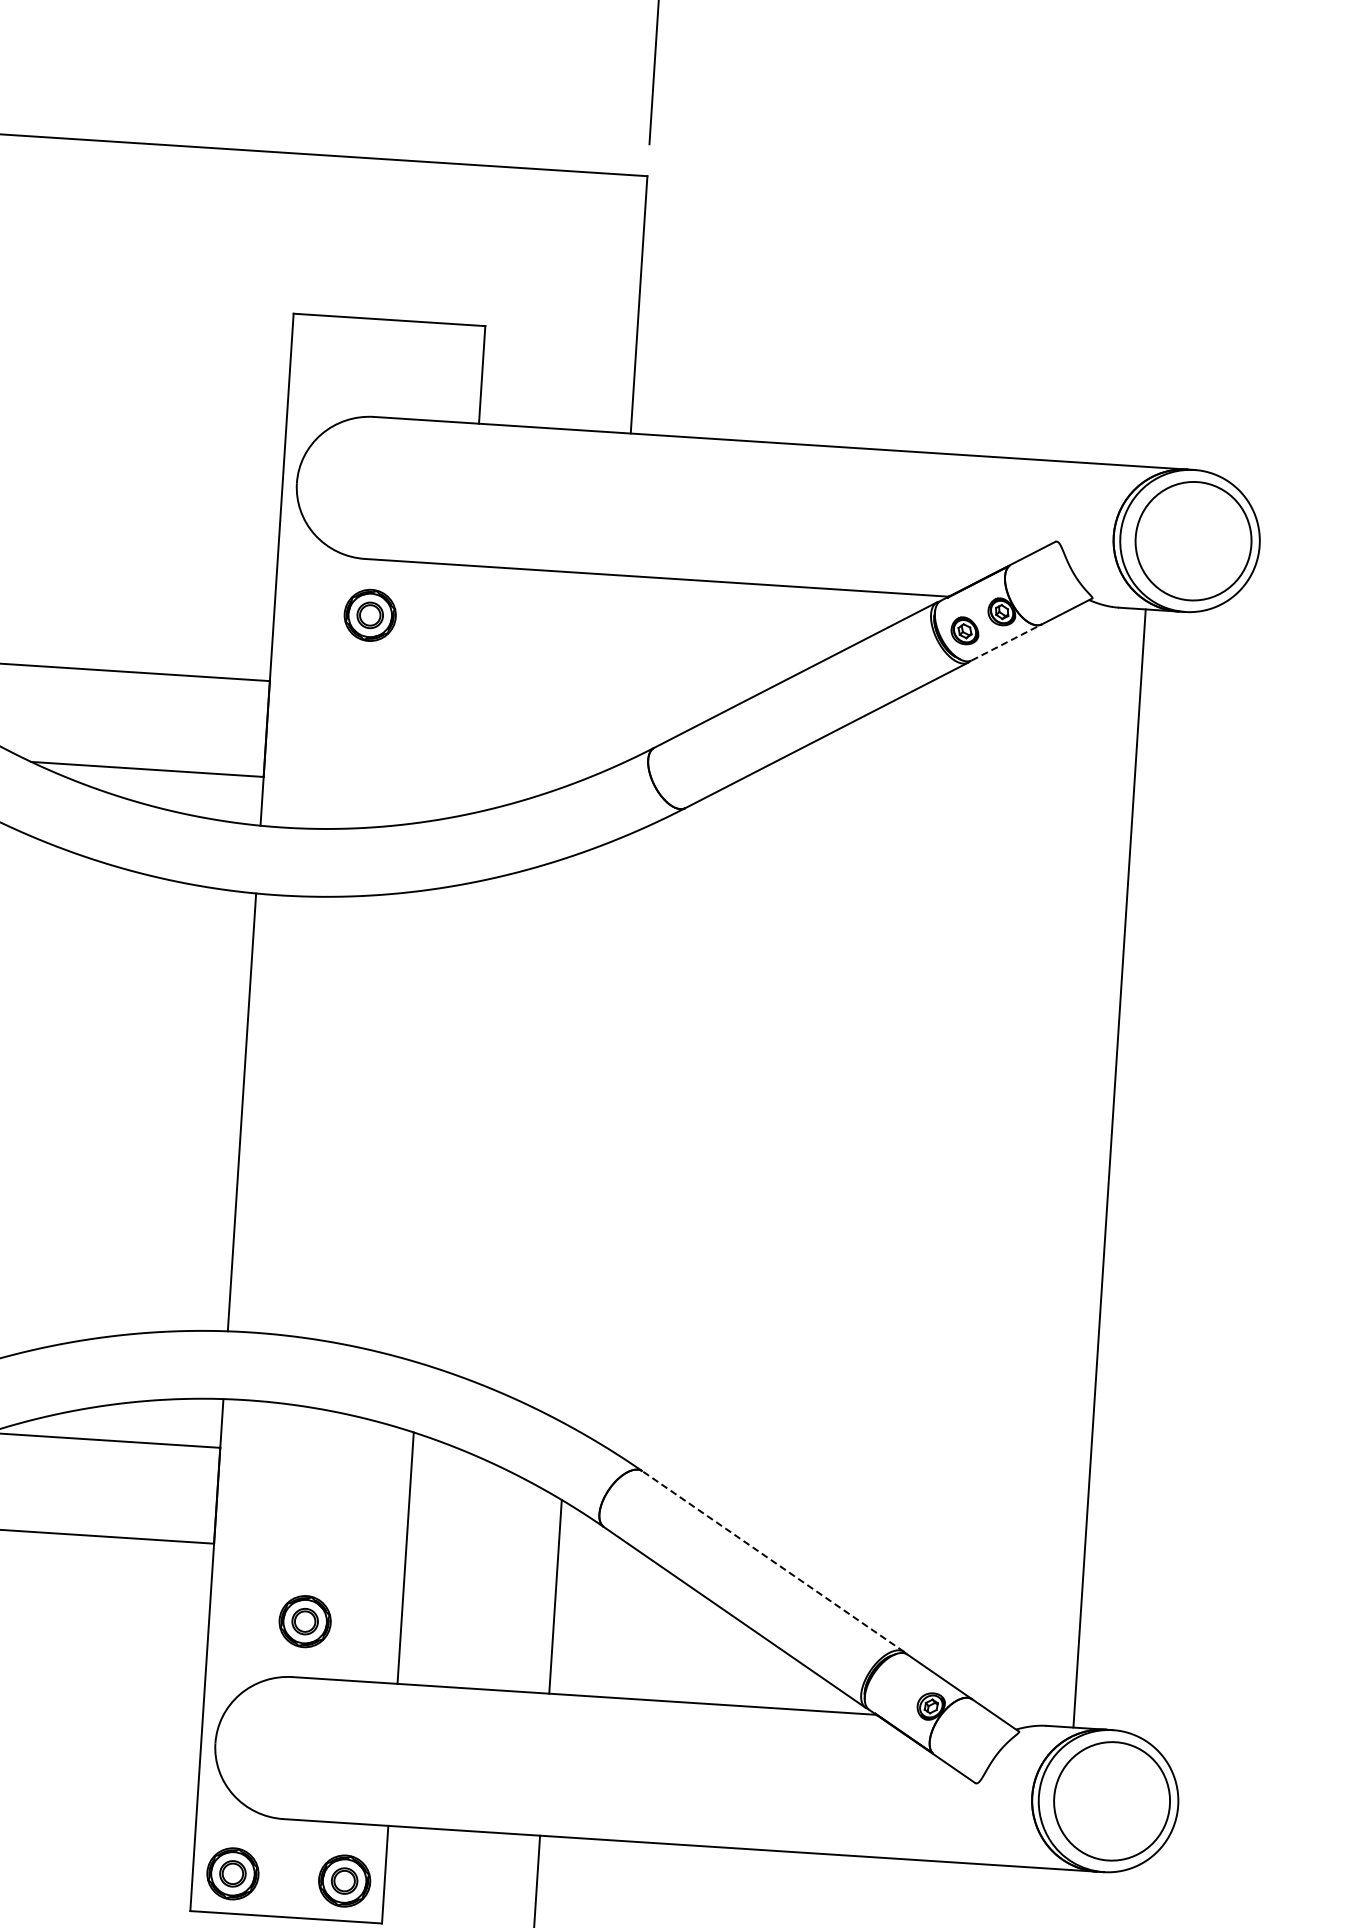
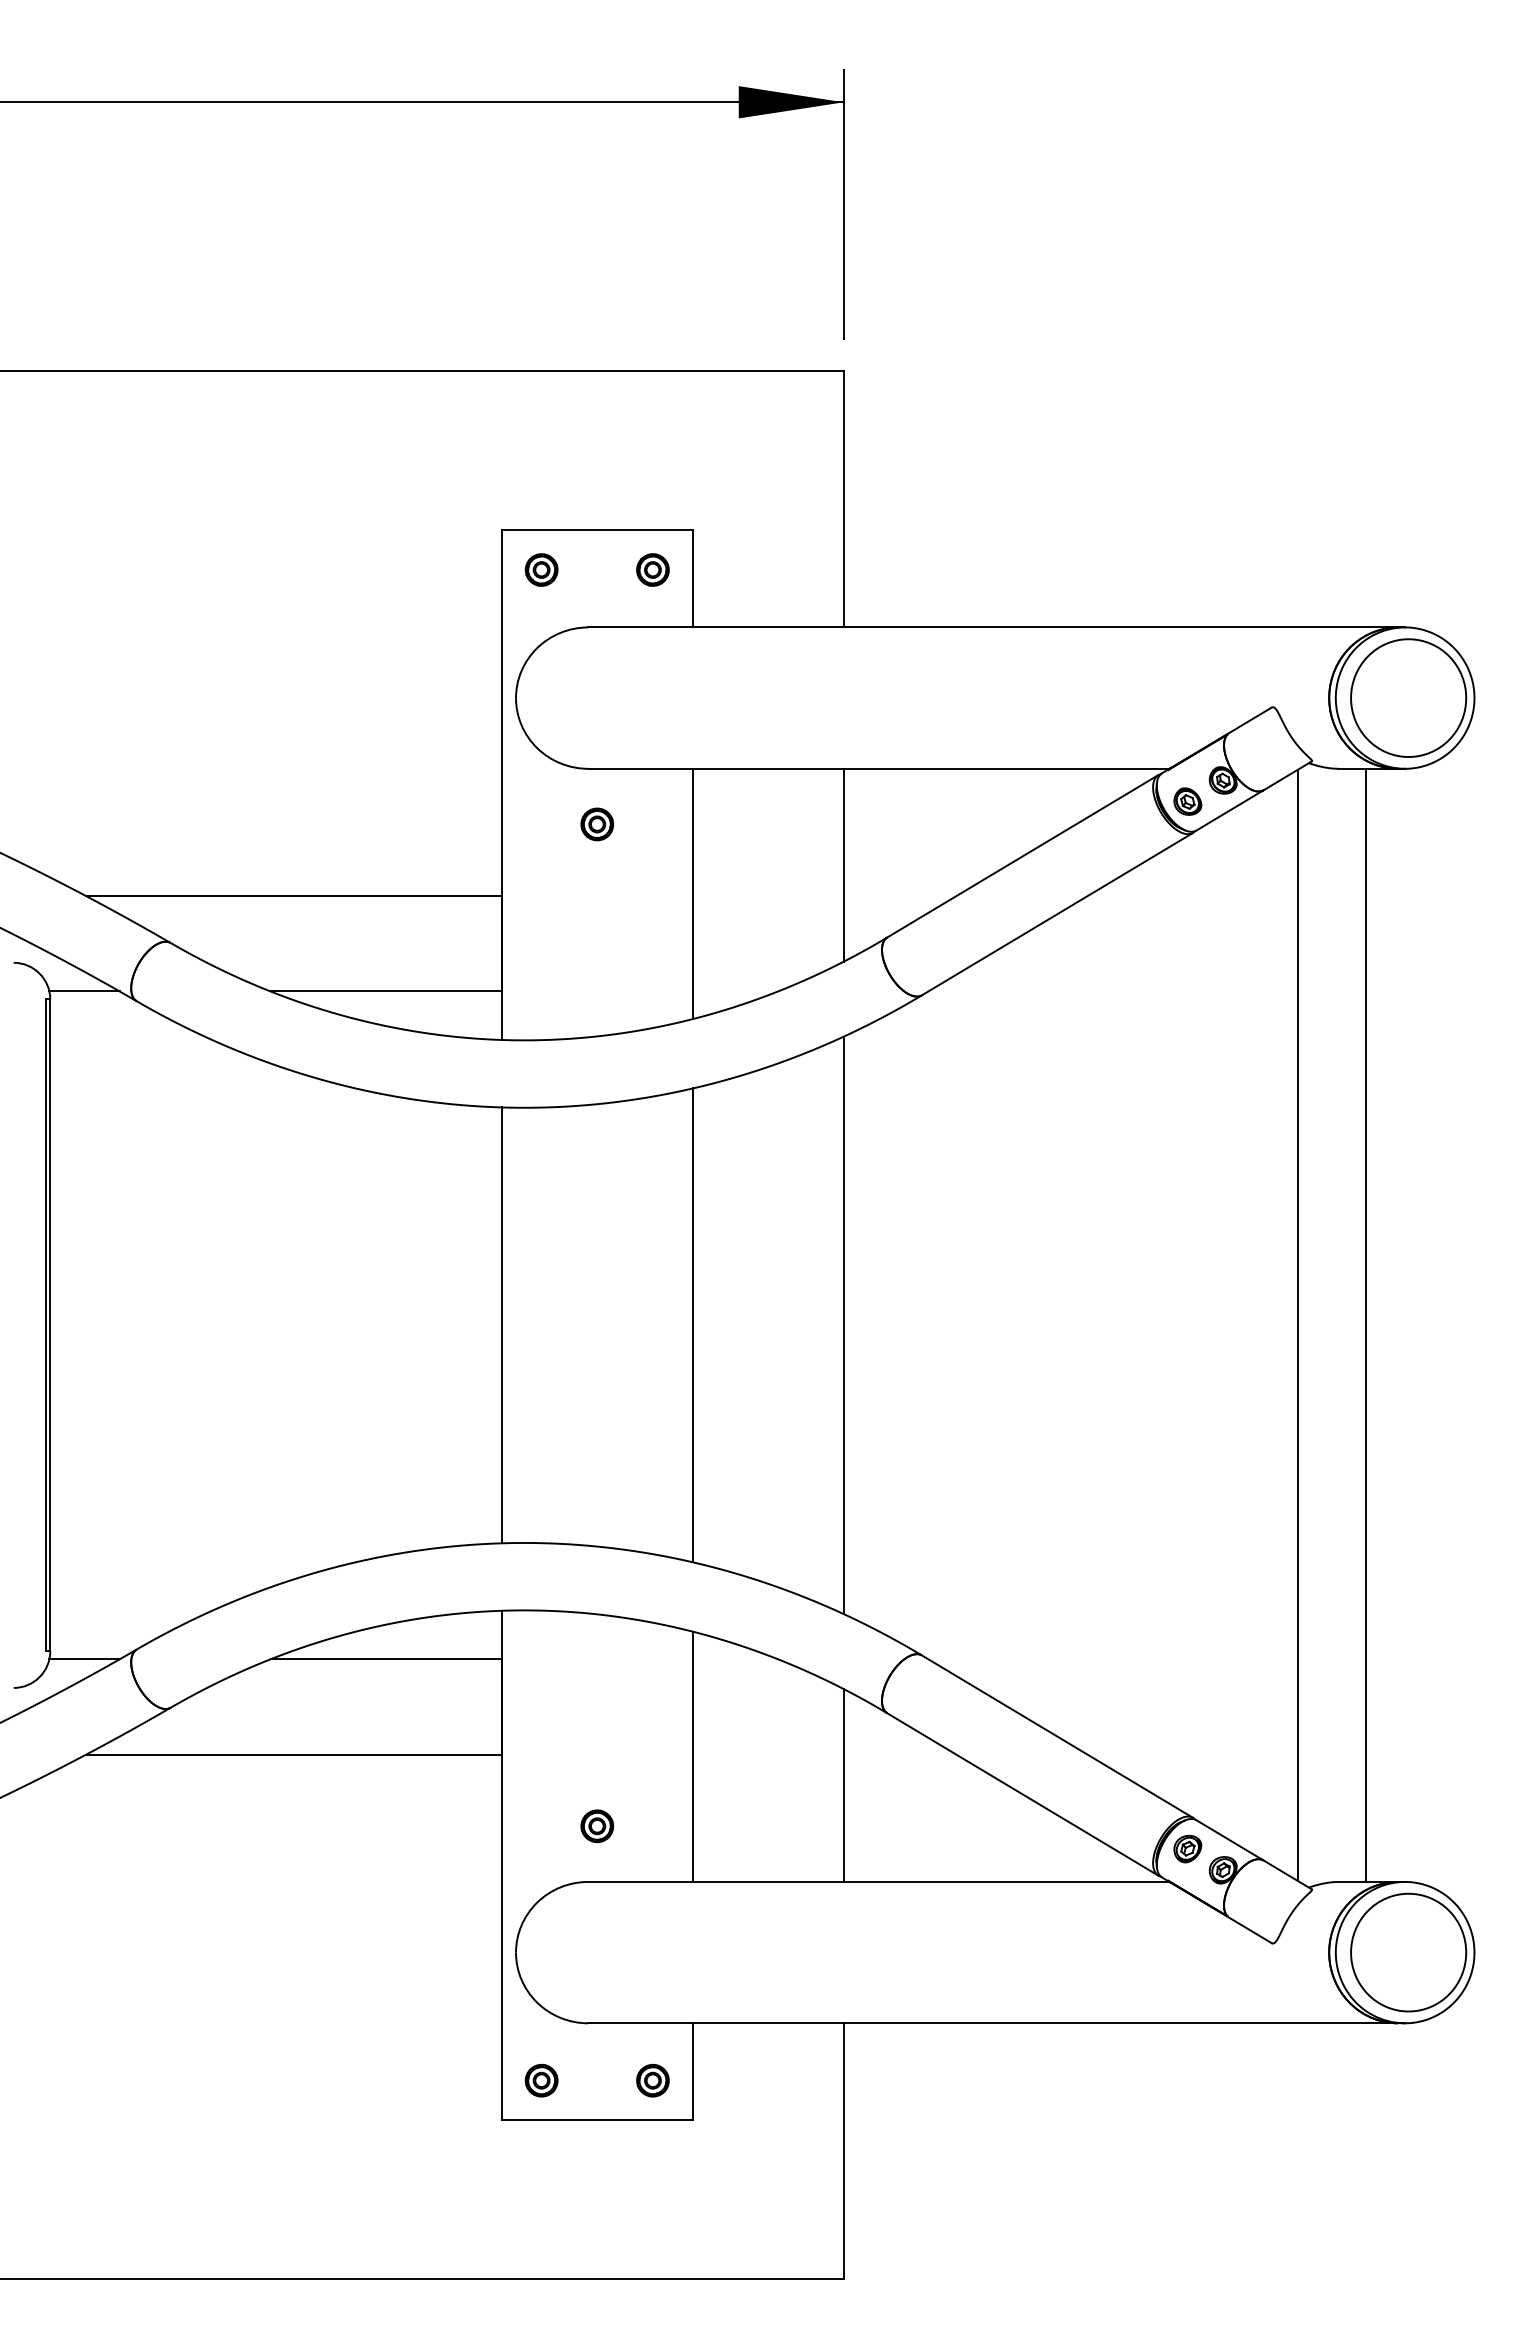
part: (330, 355) -> (541, 569), added
part: (442, 362) -> (652, 569), added
part: (370, 615) -> (597, 824), size x0.62
line: (1007, 642) -> (1230, 810), dashed -> solid
line: (615, 671) -> (843, 864), added
line: (461, 690) -> (692, 893), added
line: (433, 1124) -> (692, 1325), added
line: (585, 1134) -> (843, 1325), added
line: (1042, 1164) -> (1298, 1325), added
line: (773, 1561) -> (1057, 1736), dashed -> solid
part: (305, 1621) -> (597, 1826), size x0.62
part: (896, 1682) -> (1187, 1848), added
part: (232, 1873) -> (541, 2080), size x0.62
part: (344, 1880) -> (652, 2080), size x0.62

